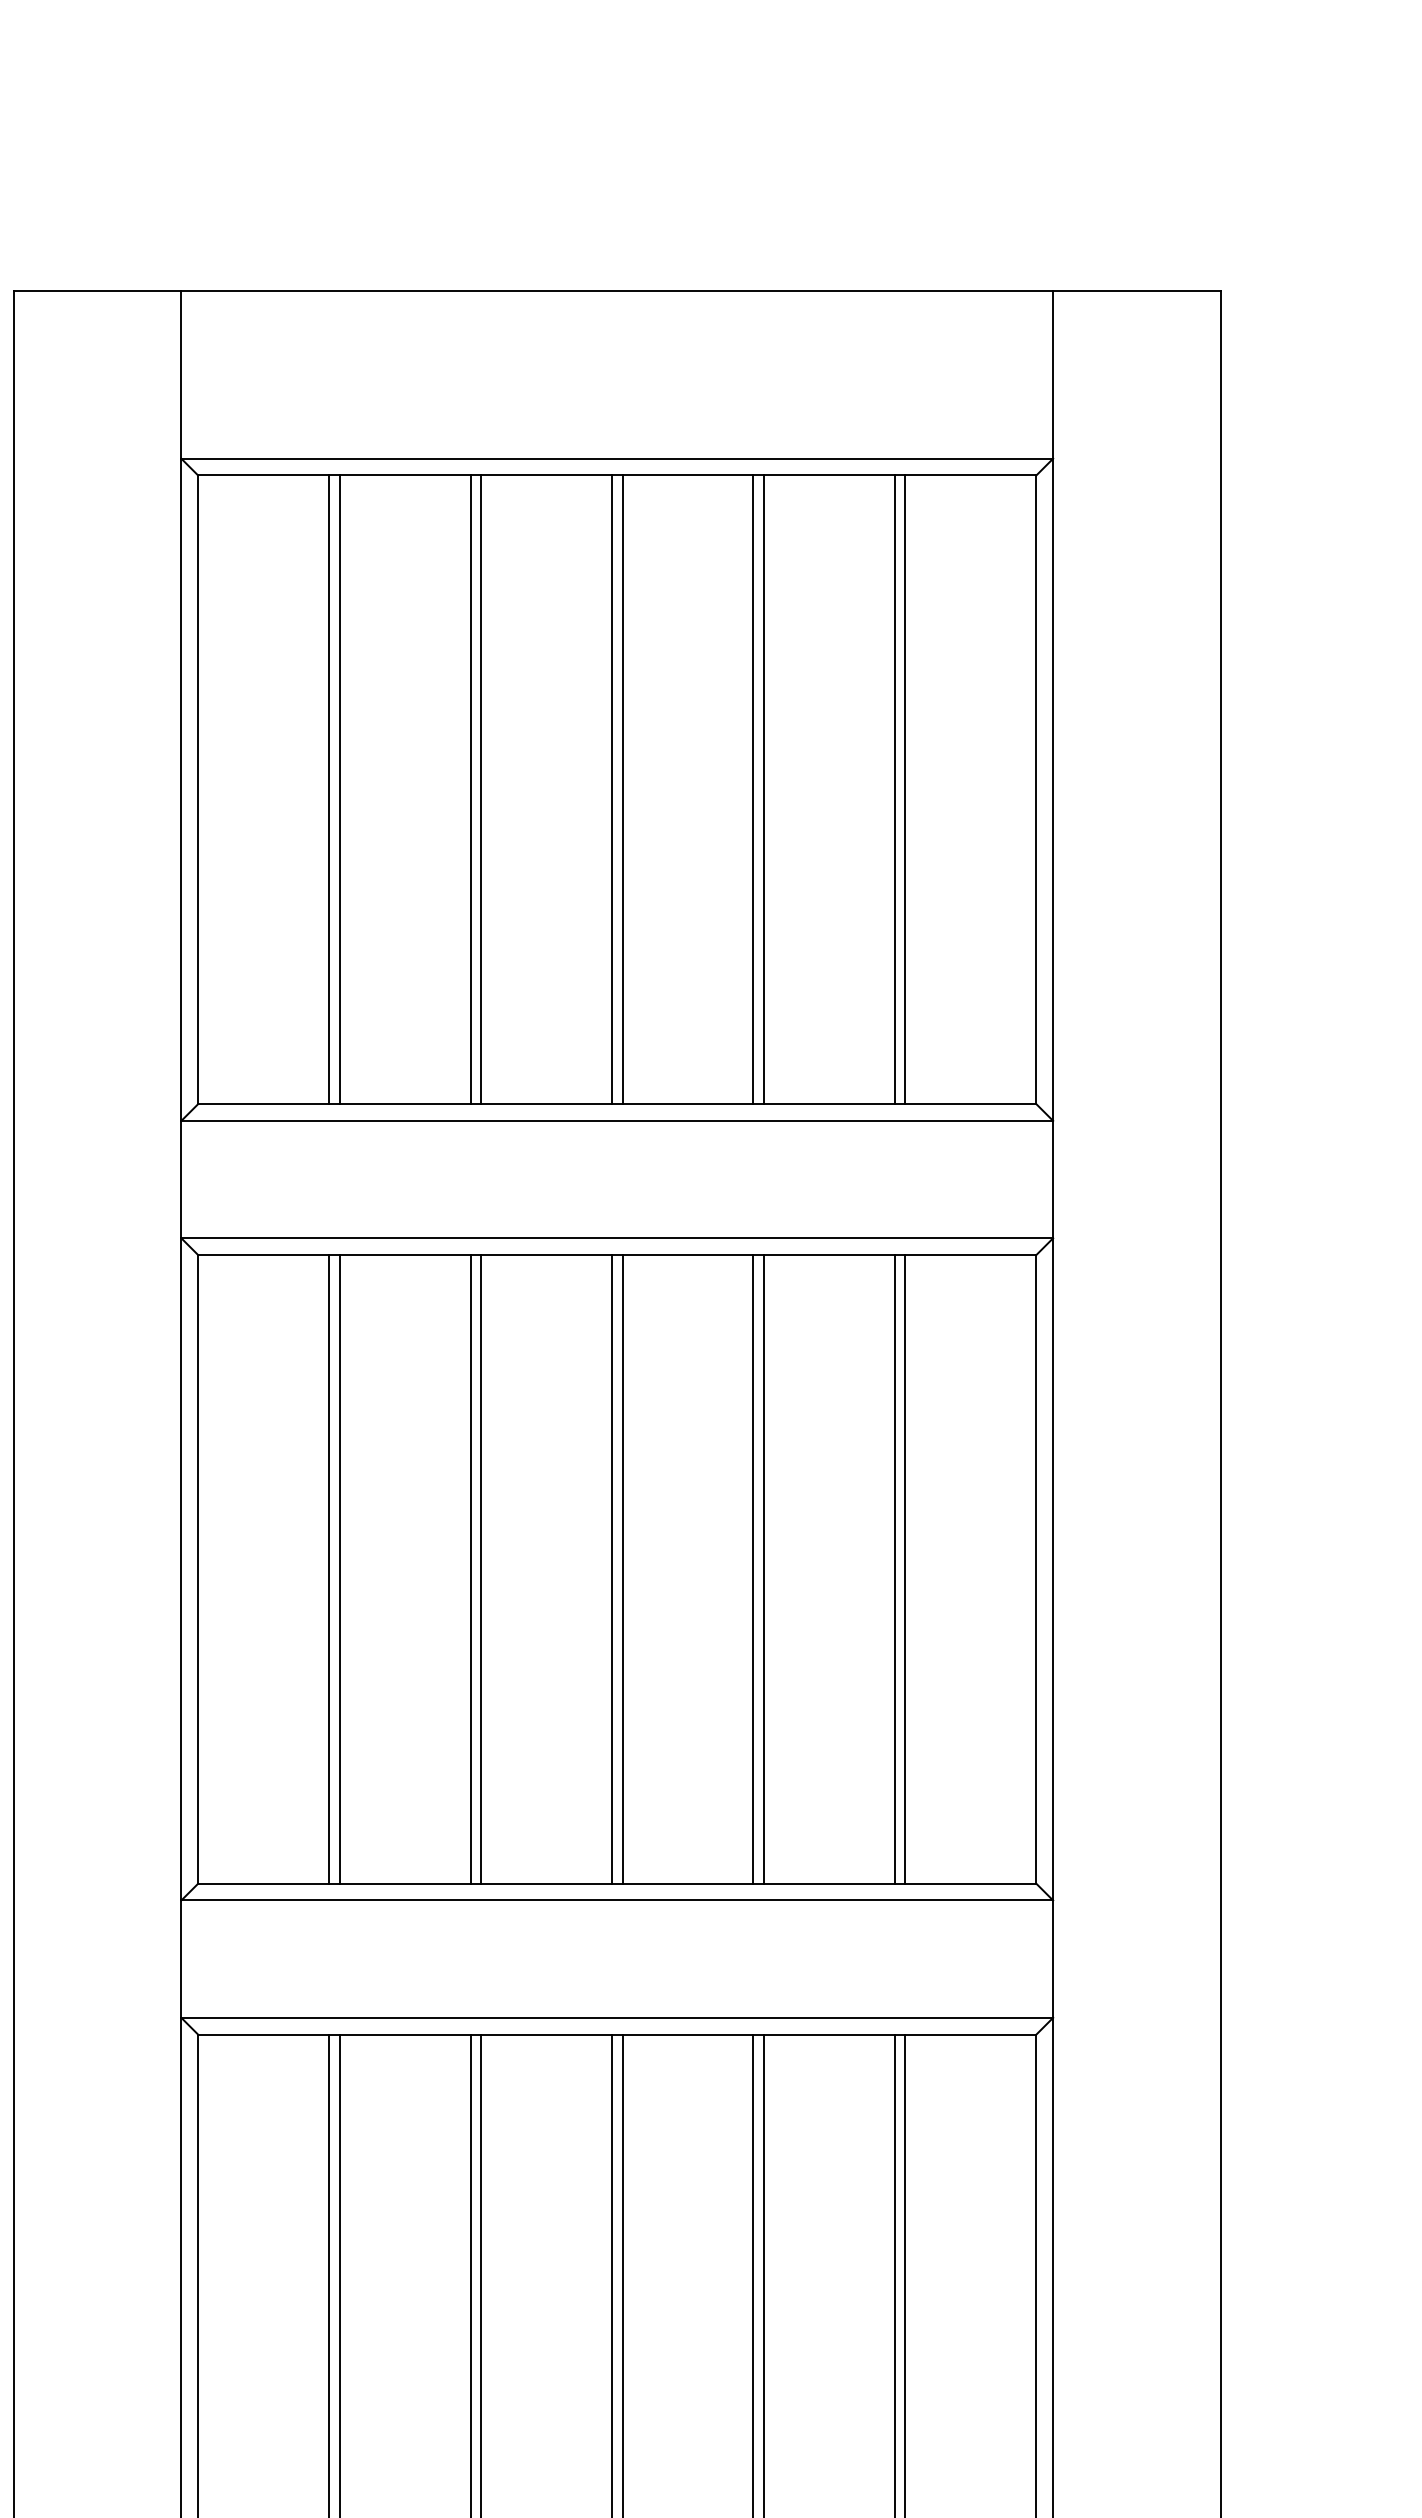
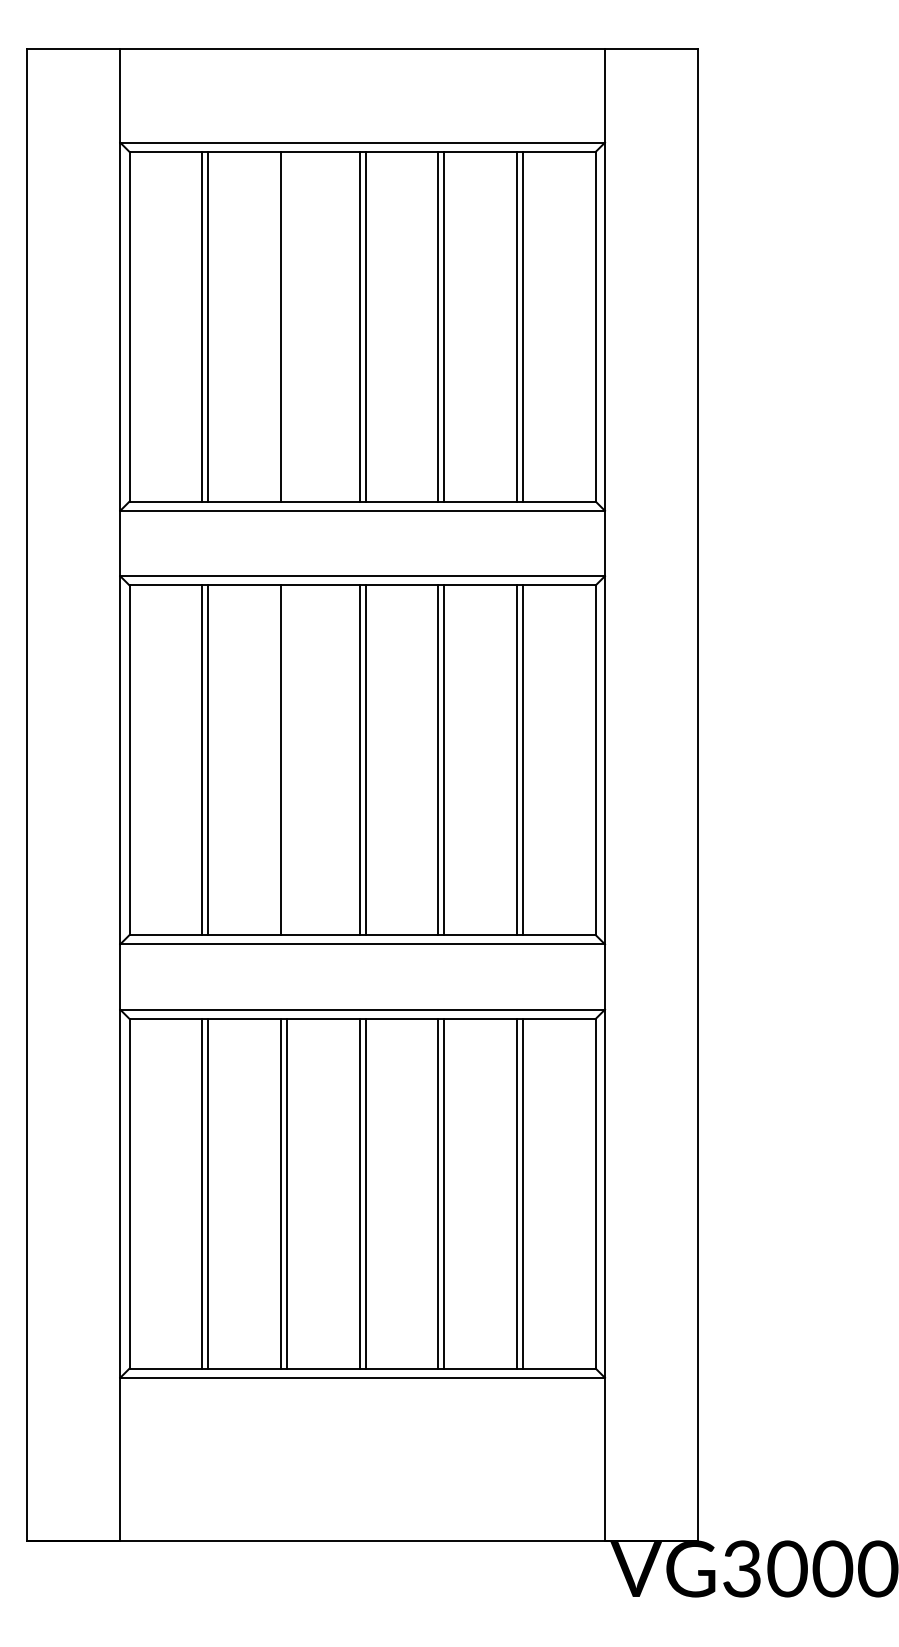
line: (480, 789) -> (286, 326), removed
line: (480, 1569) -> (286, 760), removed

